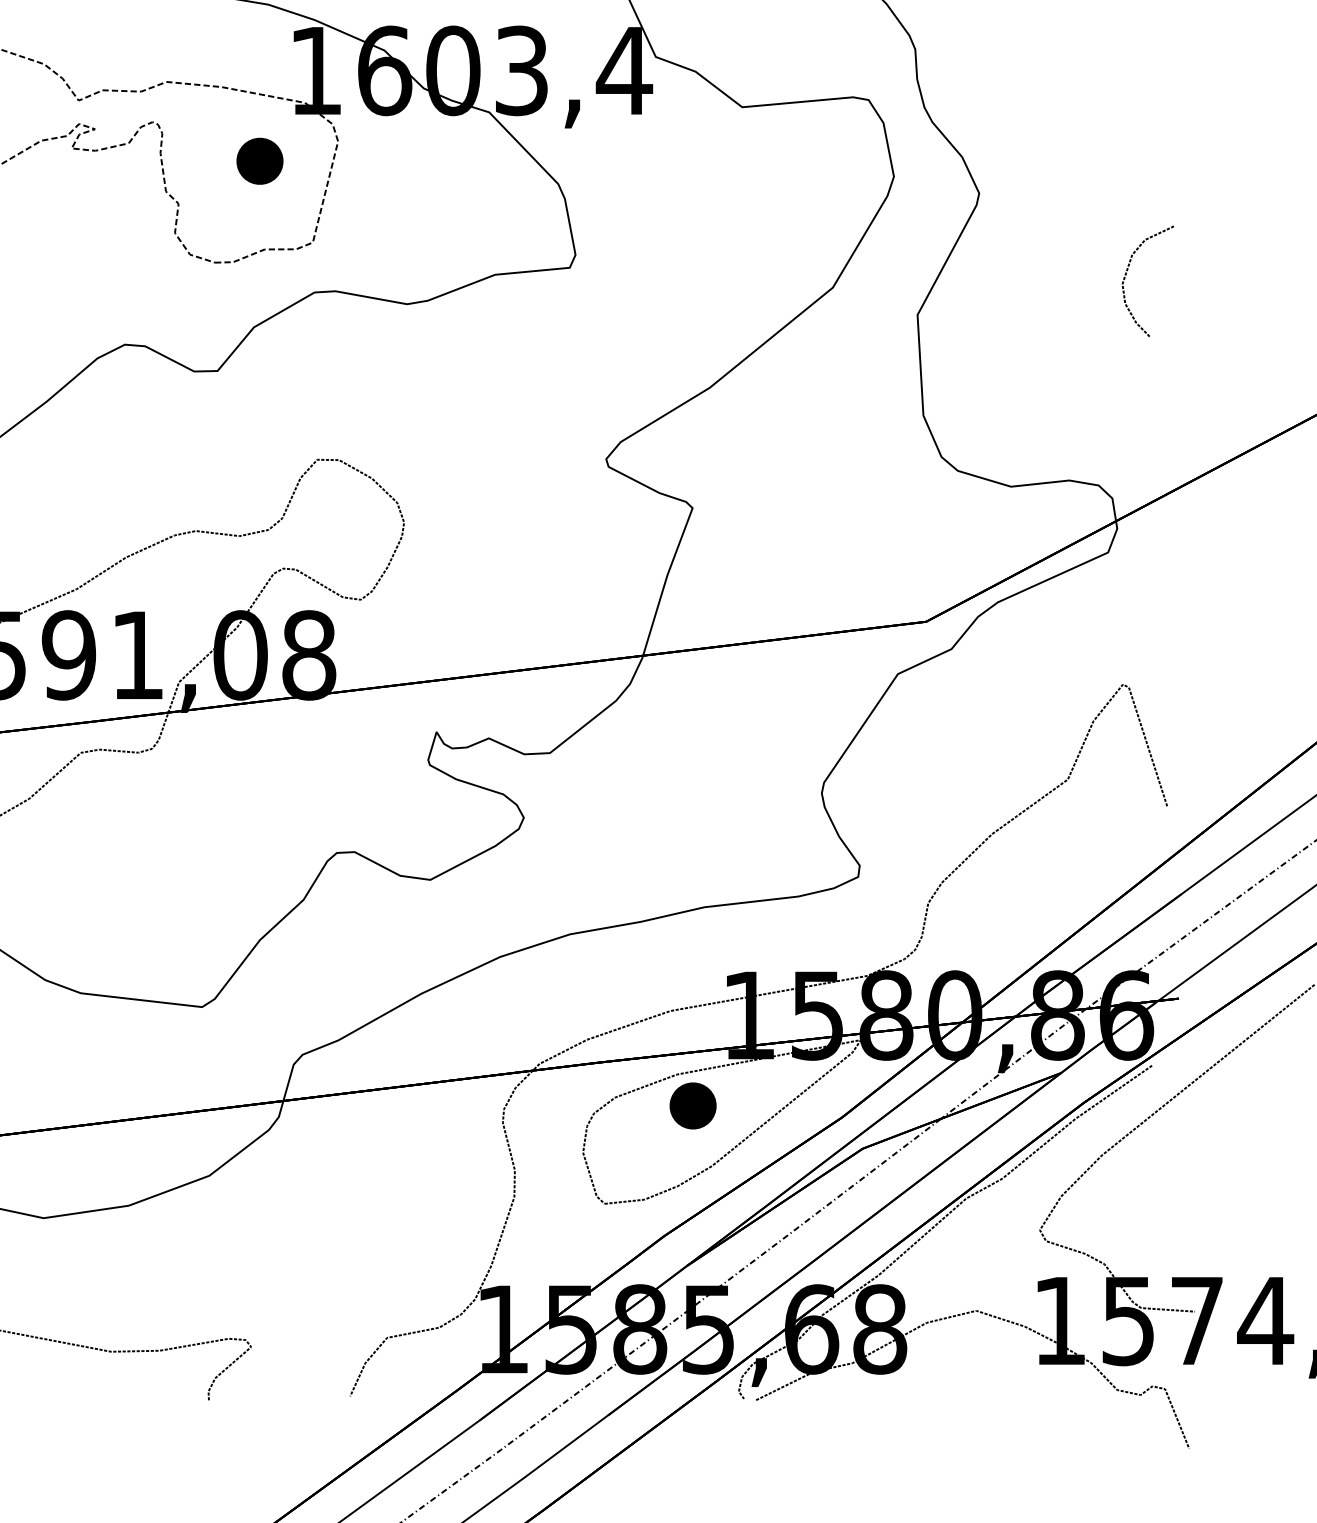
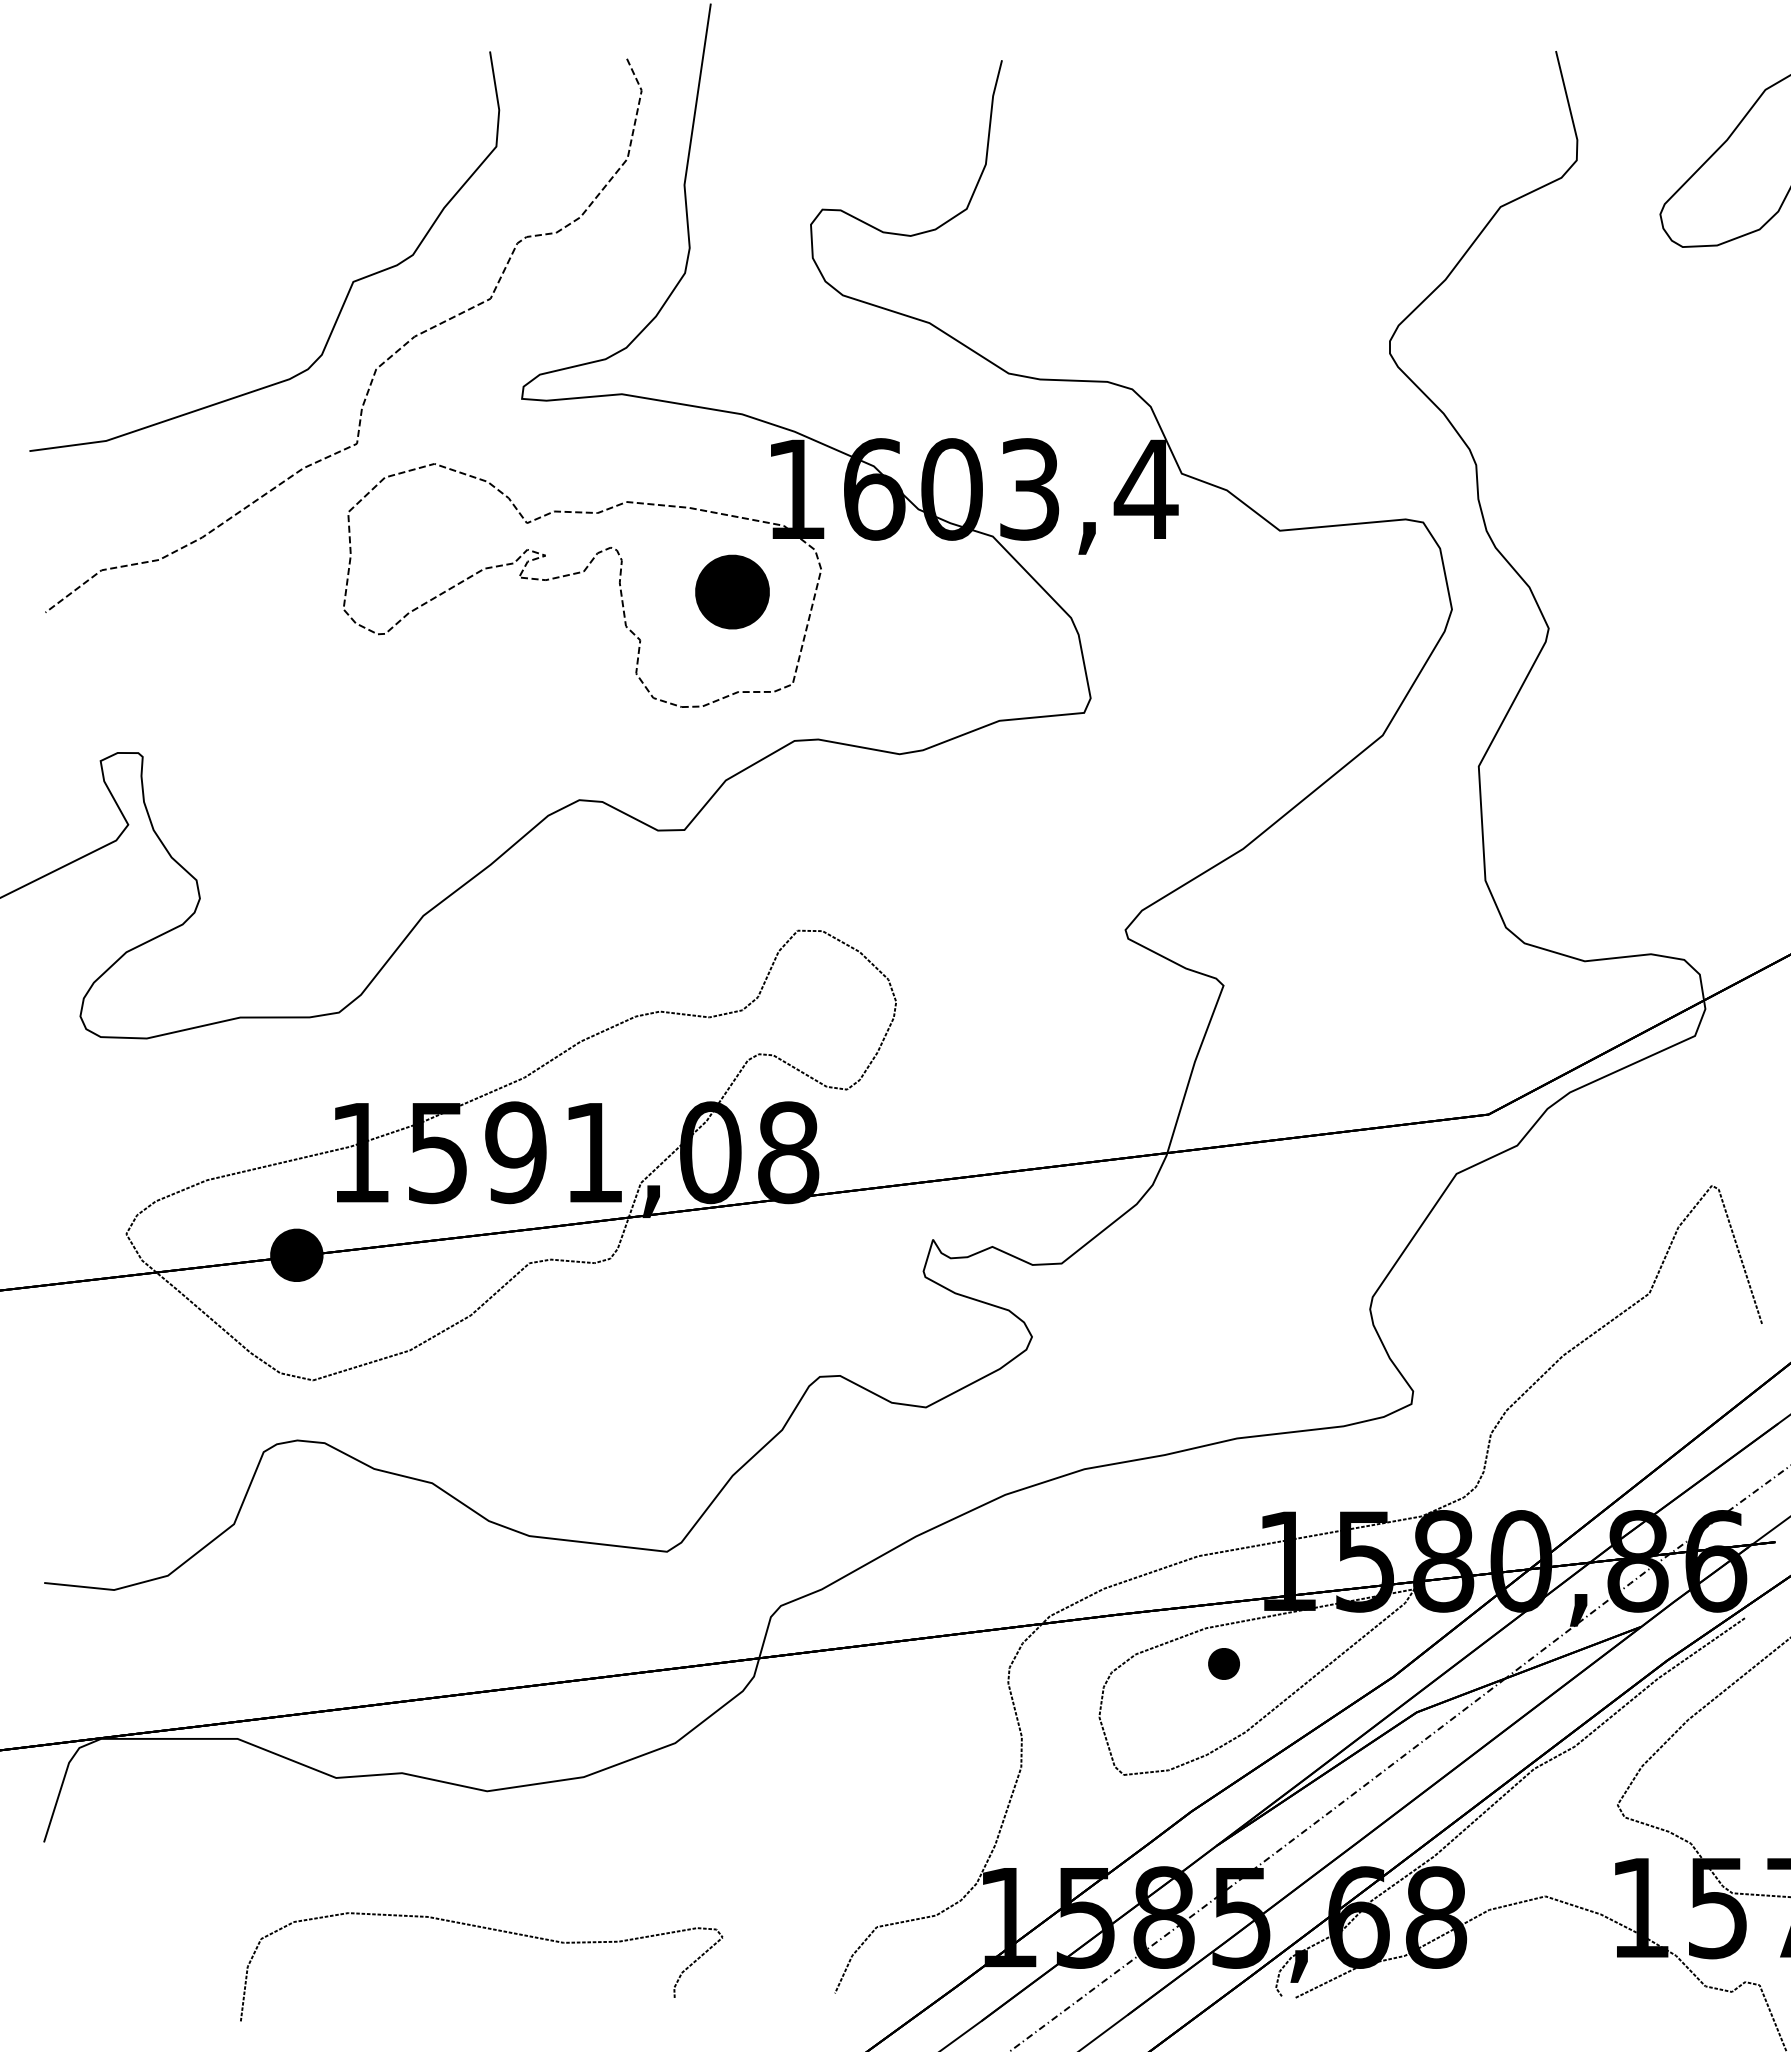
part: (259, 160) -> (732, 591), size x1.4
curve: (1127, 273) -> (1716, 719), removed
part: (692, 1105) -> (1223, 1663), size x0.6

